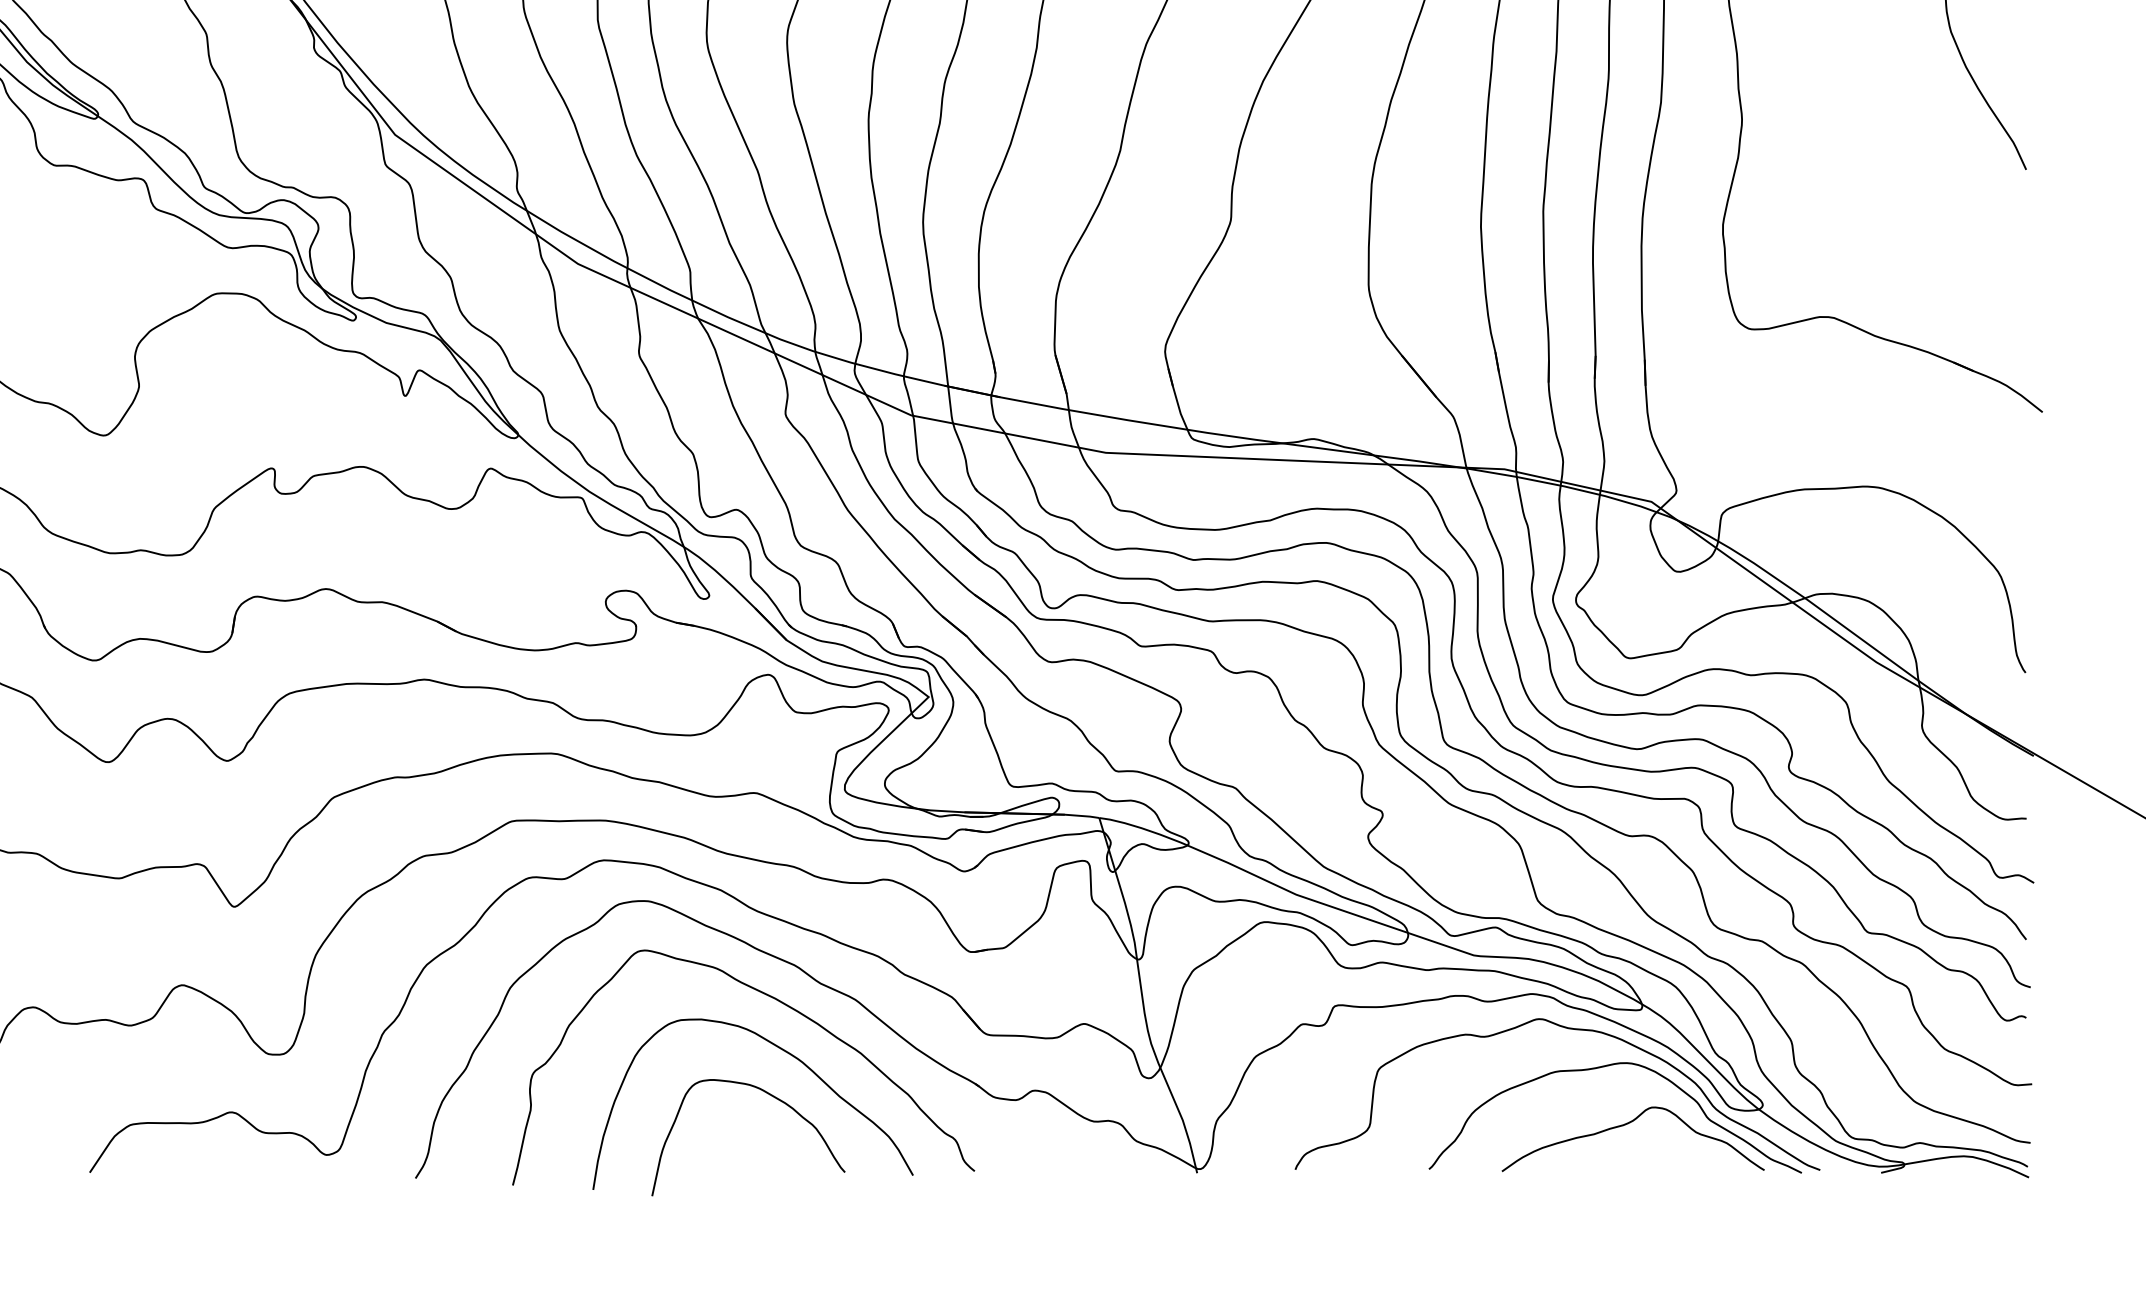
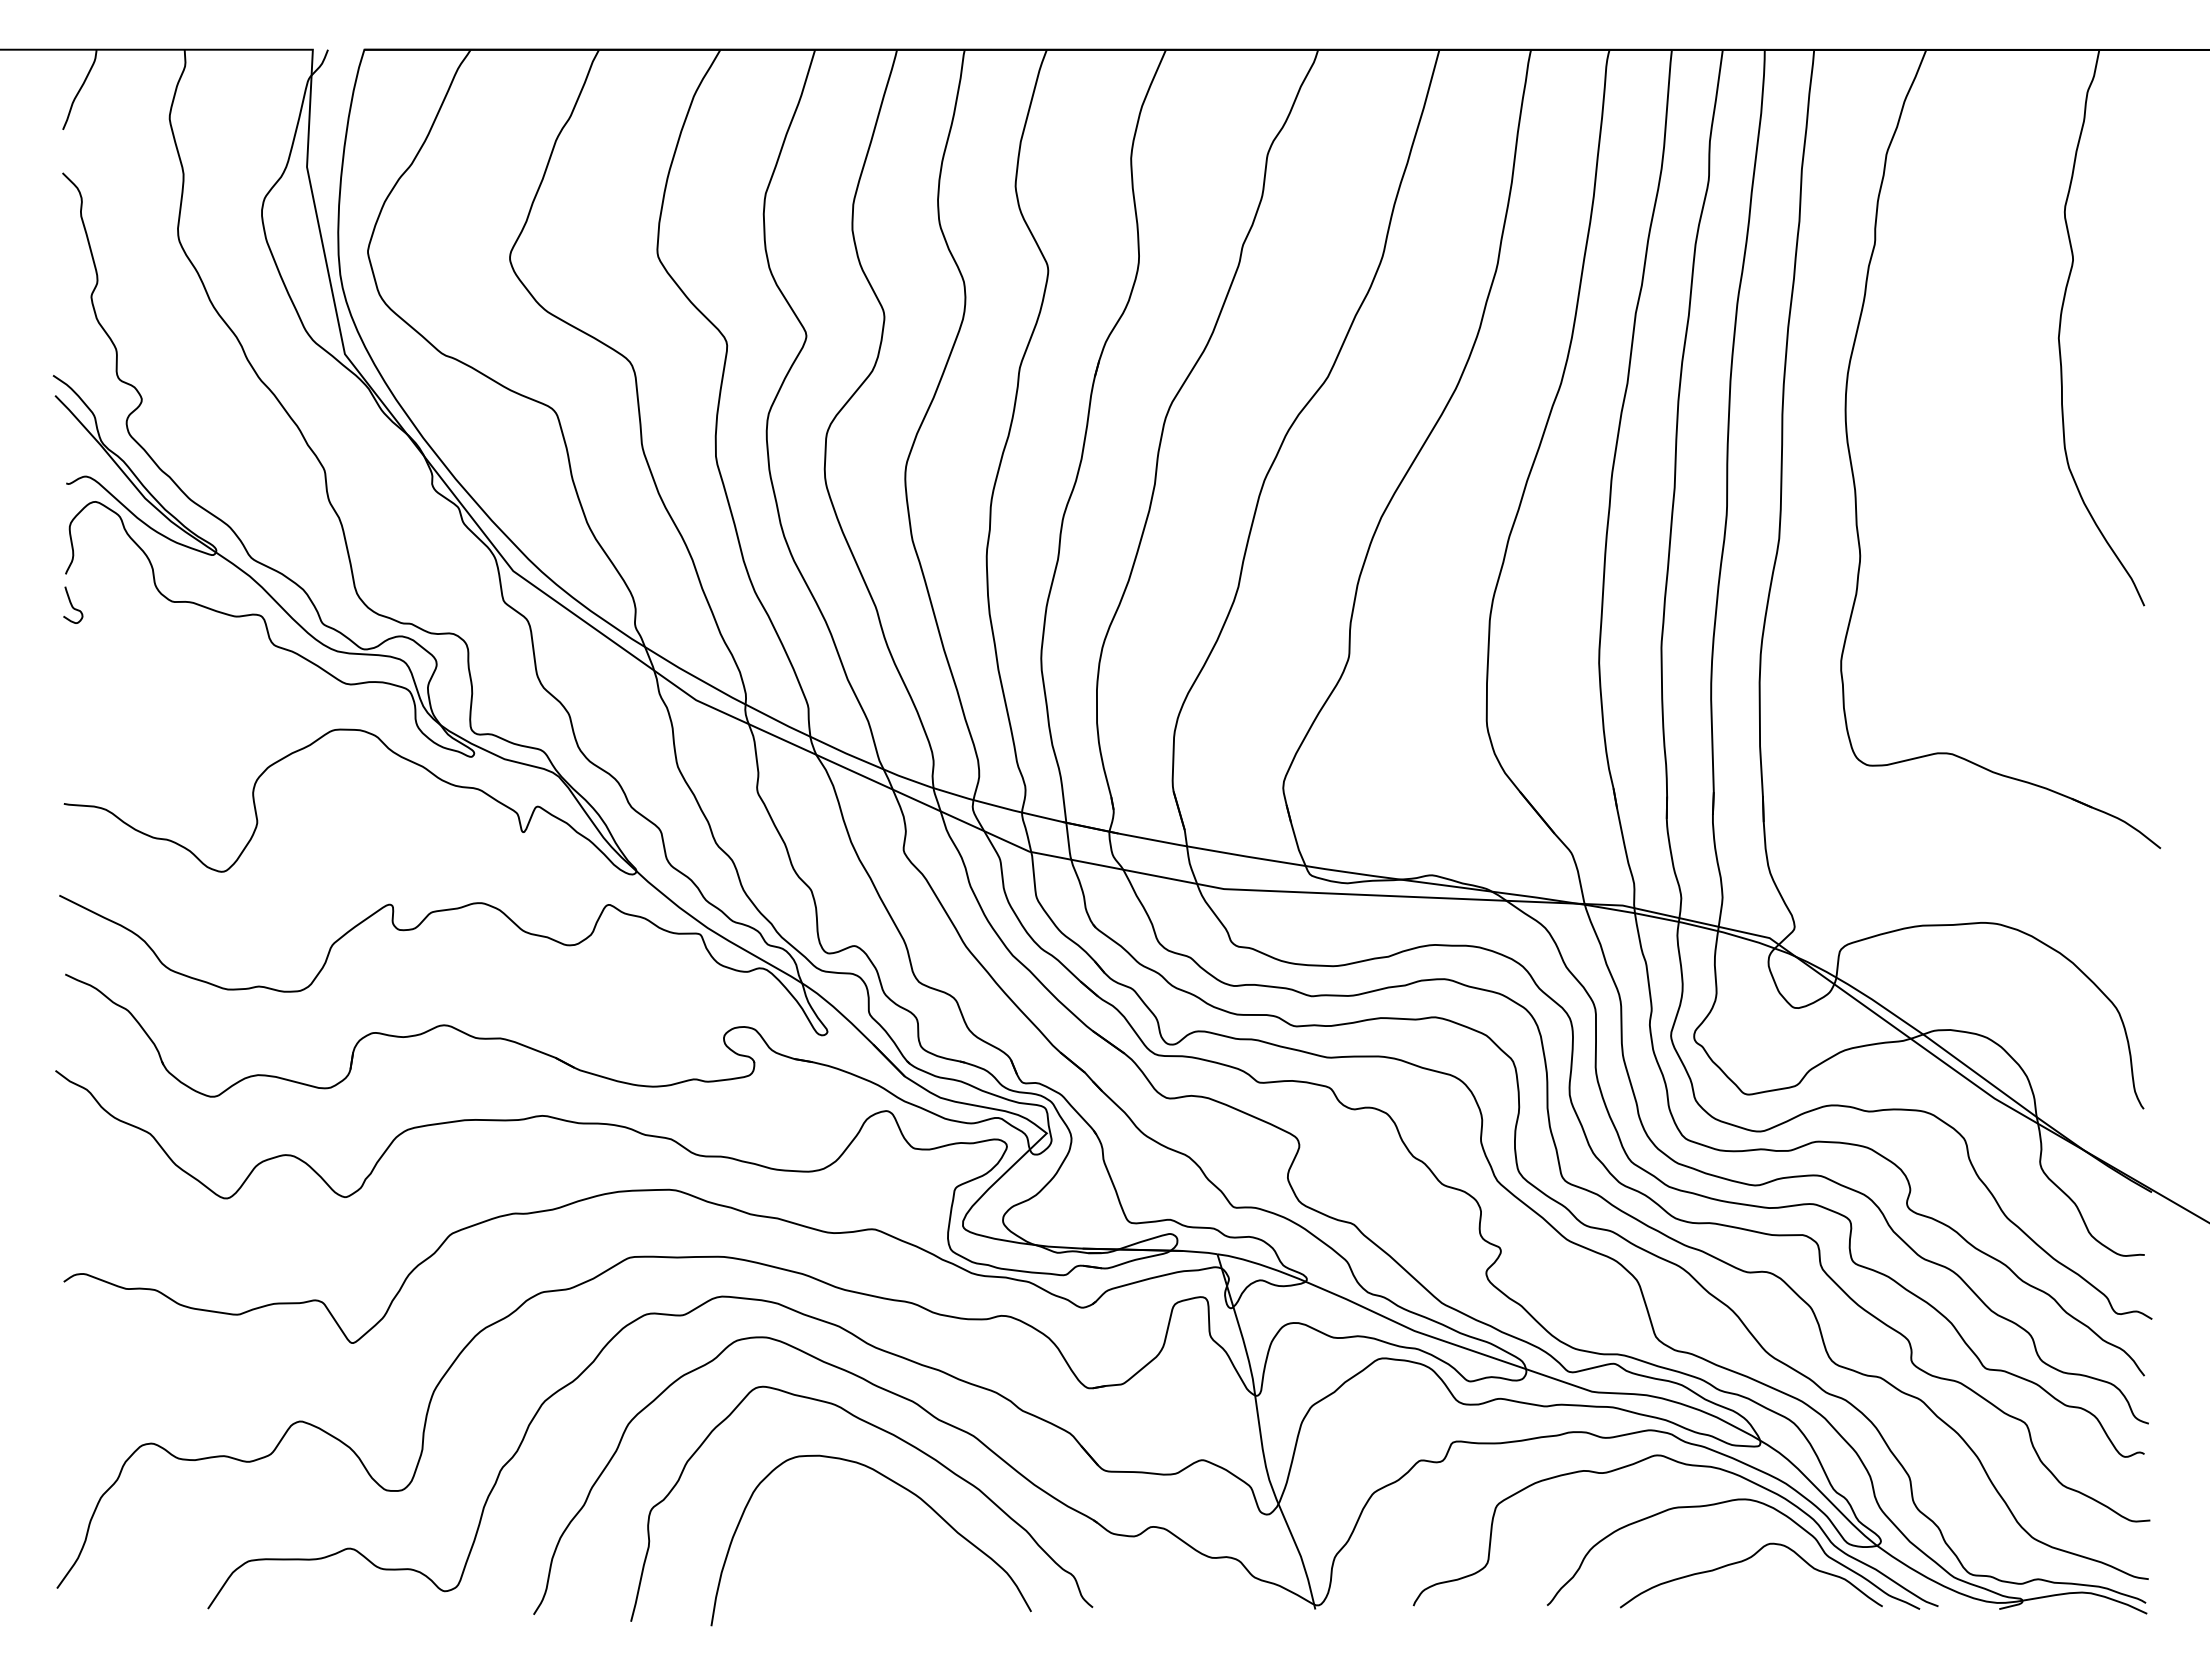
curve: (772, 1097) -> (890, 1533), removed

